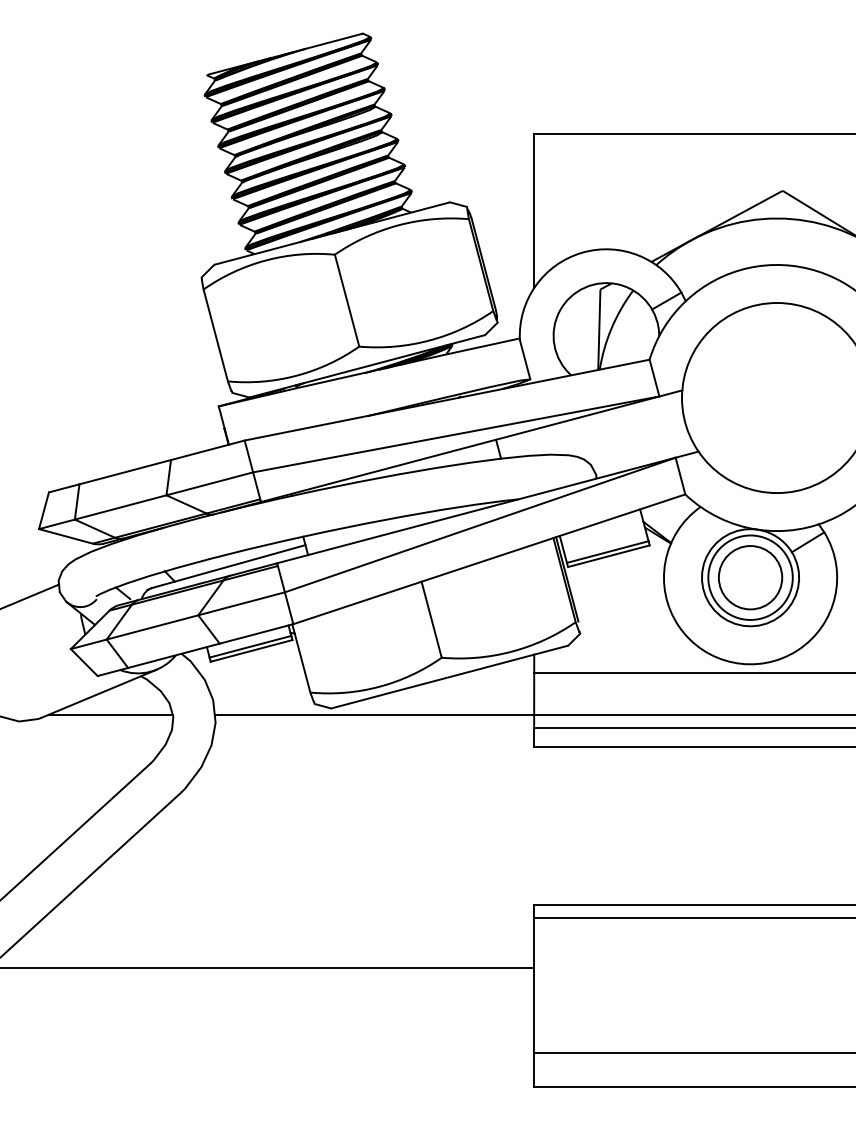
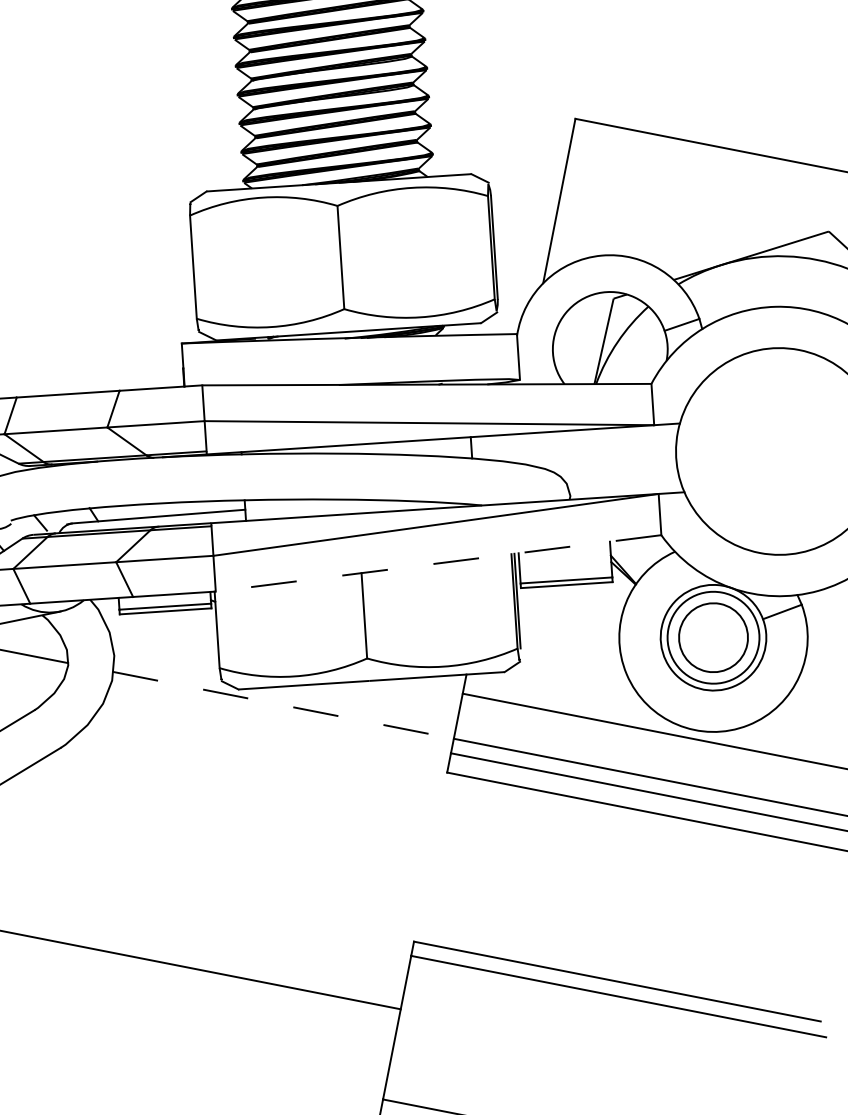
line: (488, 559) -> (437, 563), solid -> dashed
line: (374, 714) -> (283, 704), solid -> dashed

